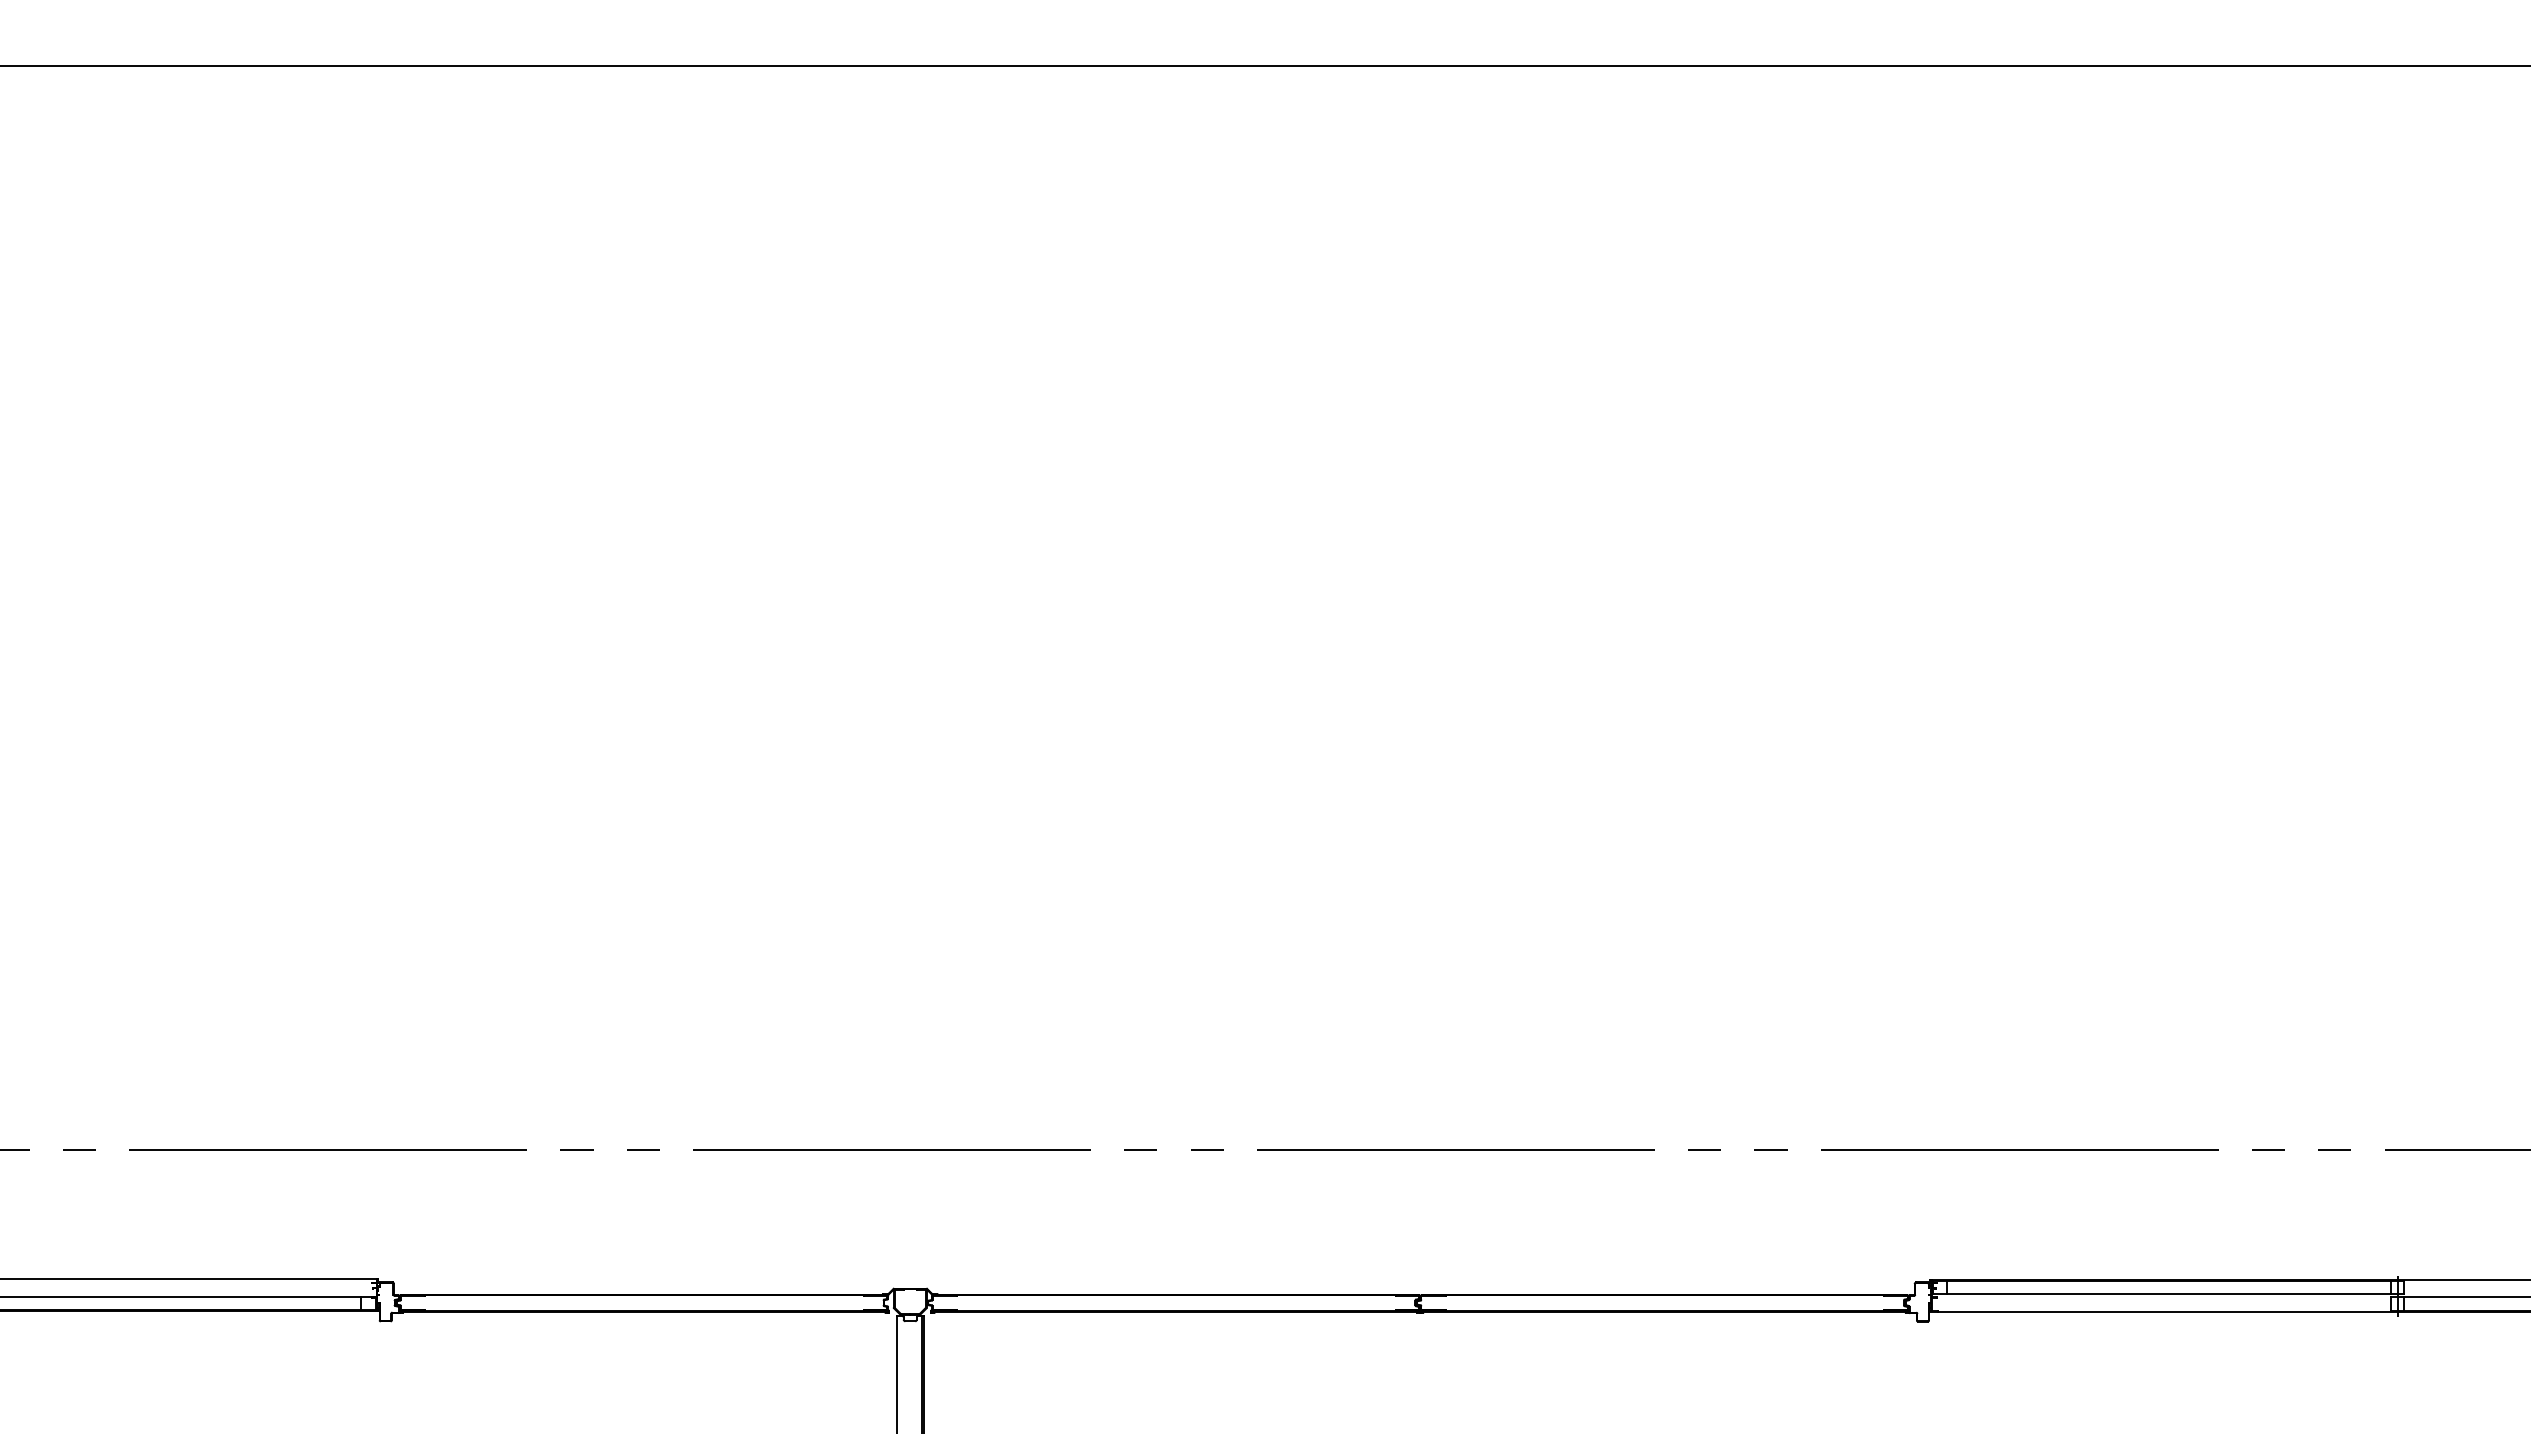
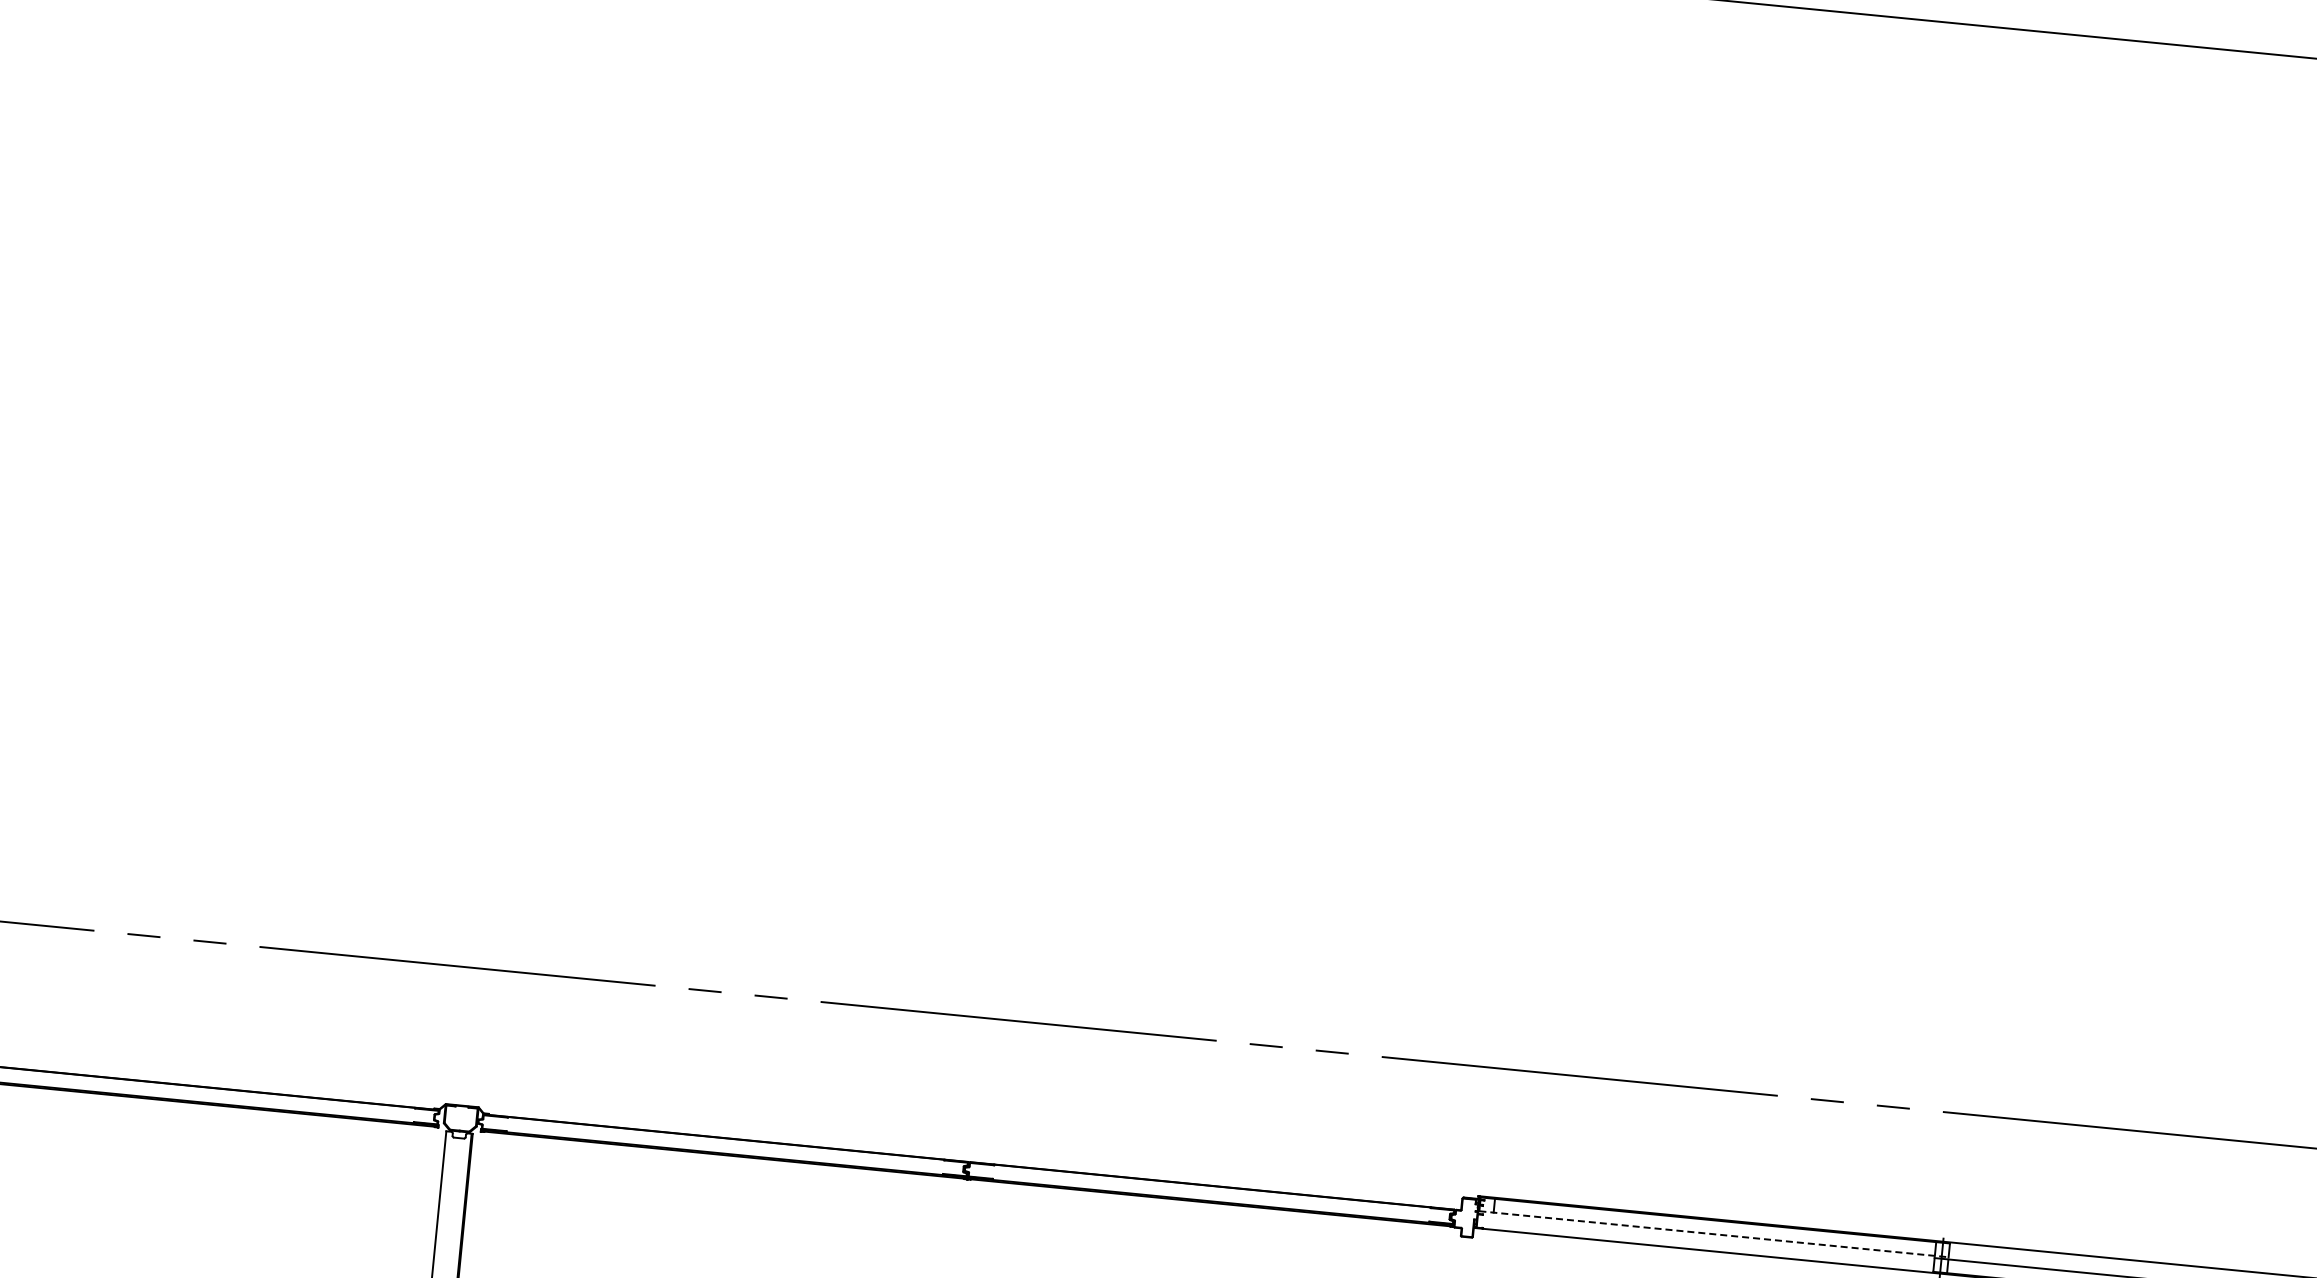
line: (2168, 1294) -> (1713, 1234), solid -> dashed

